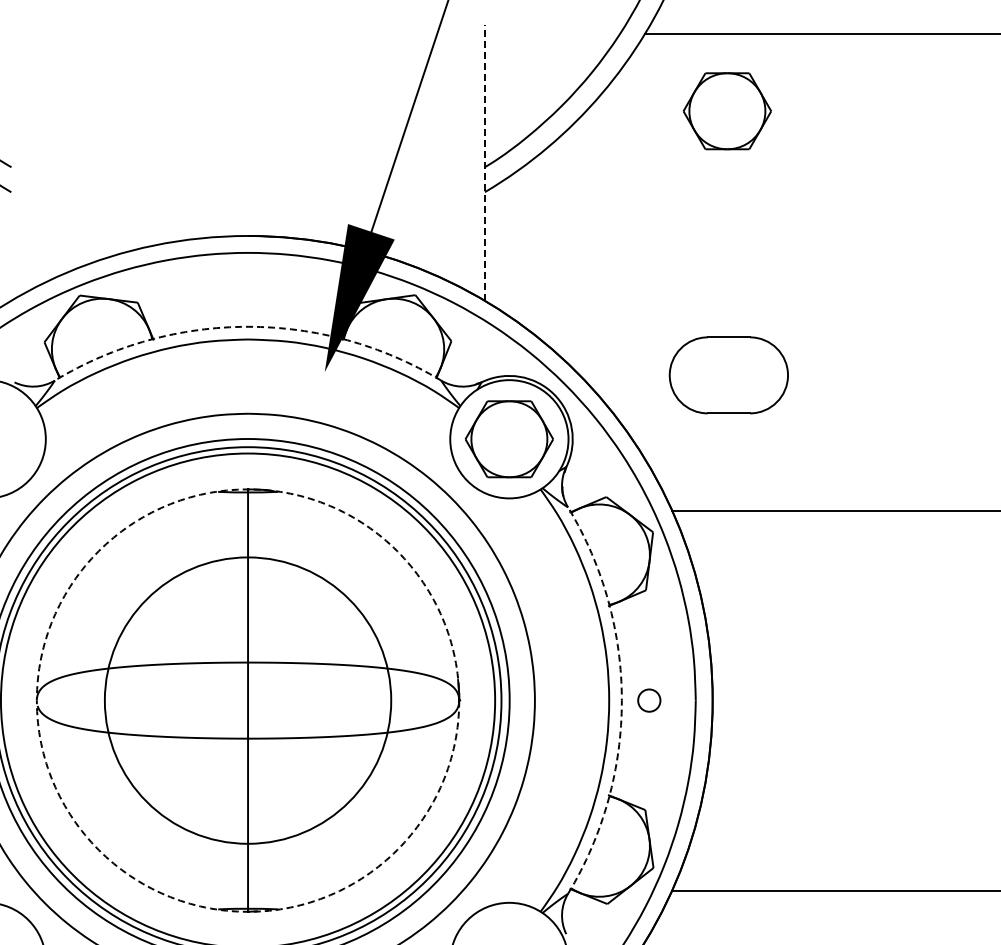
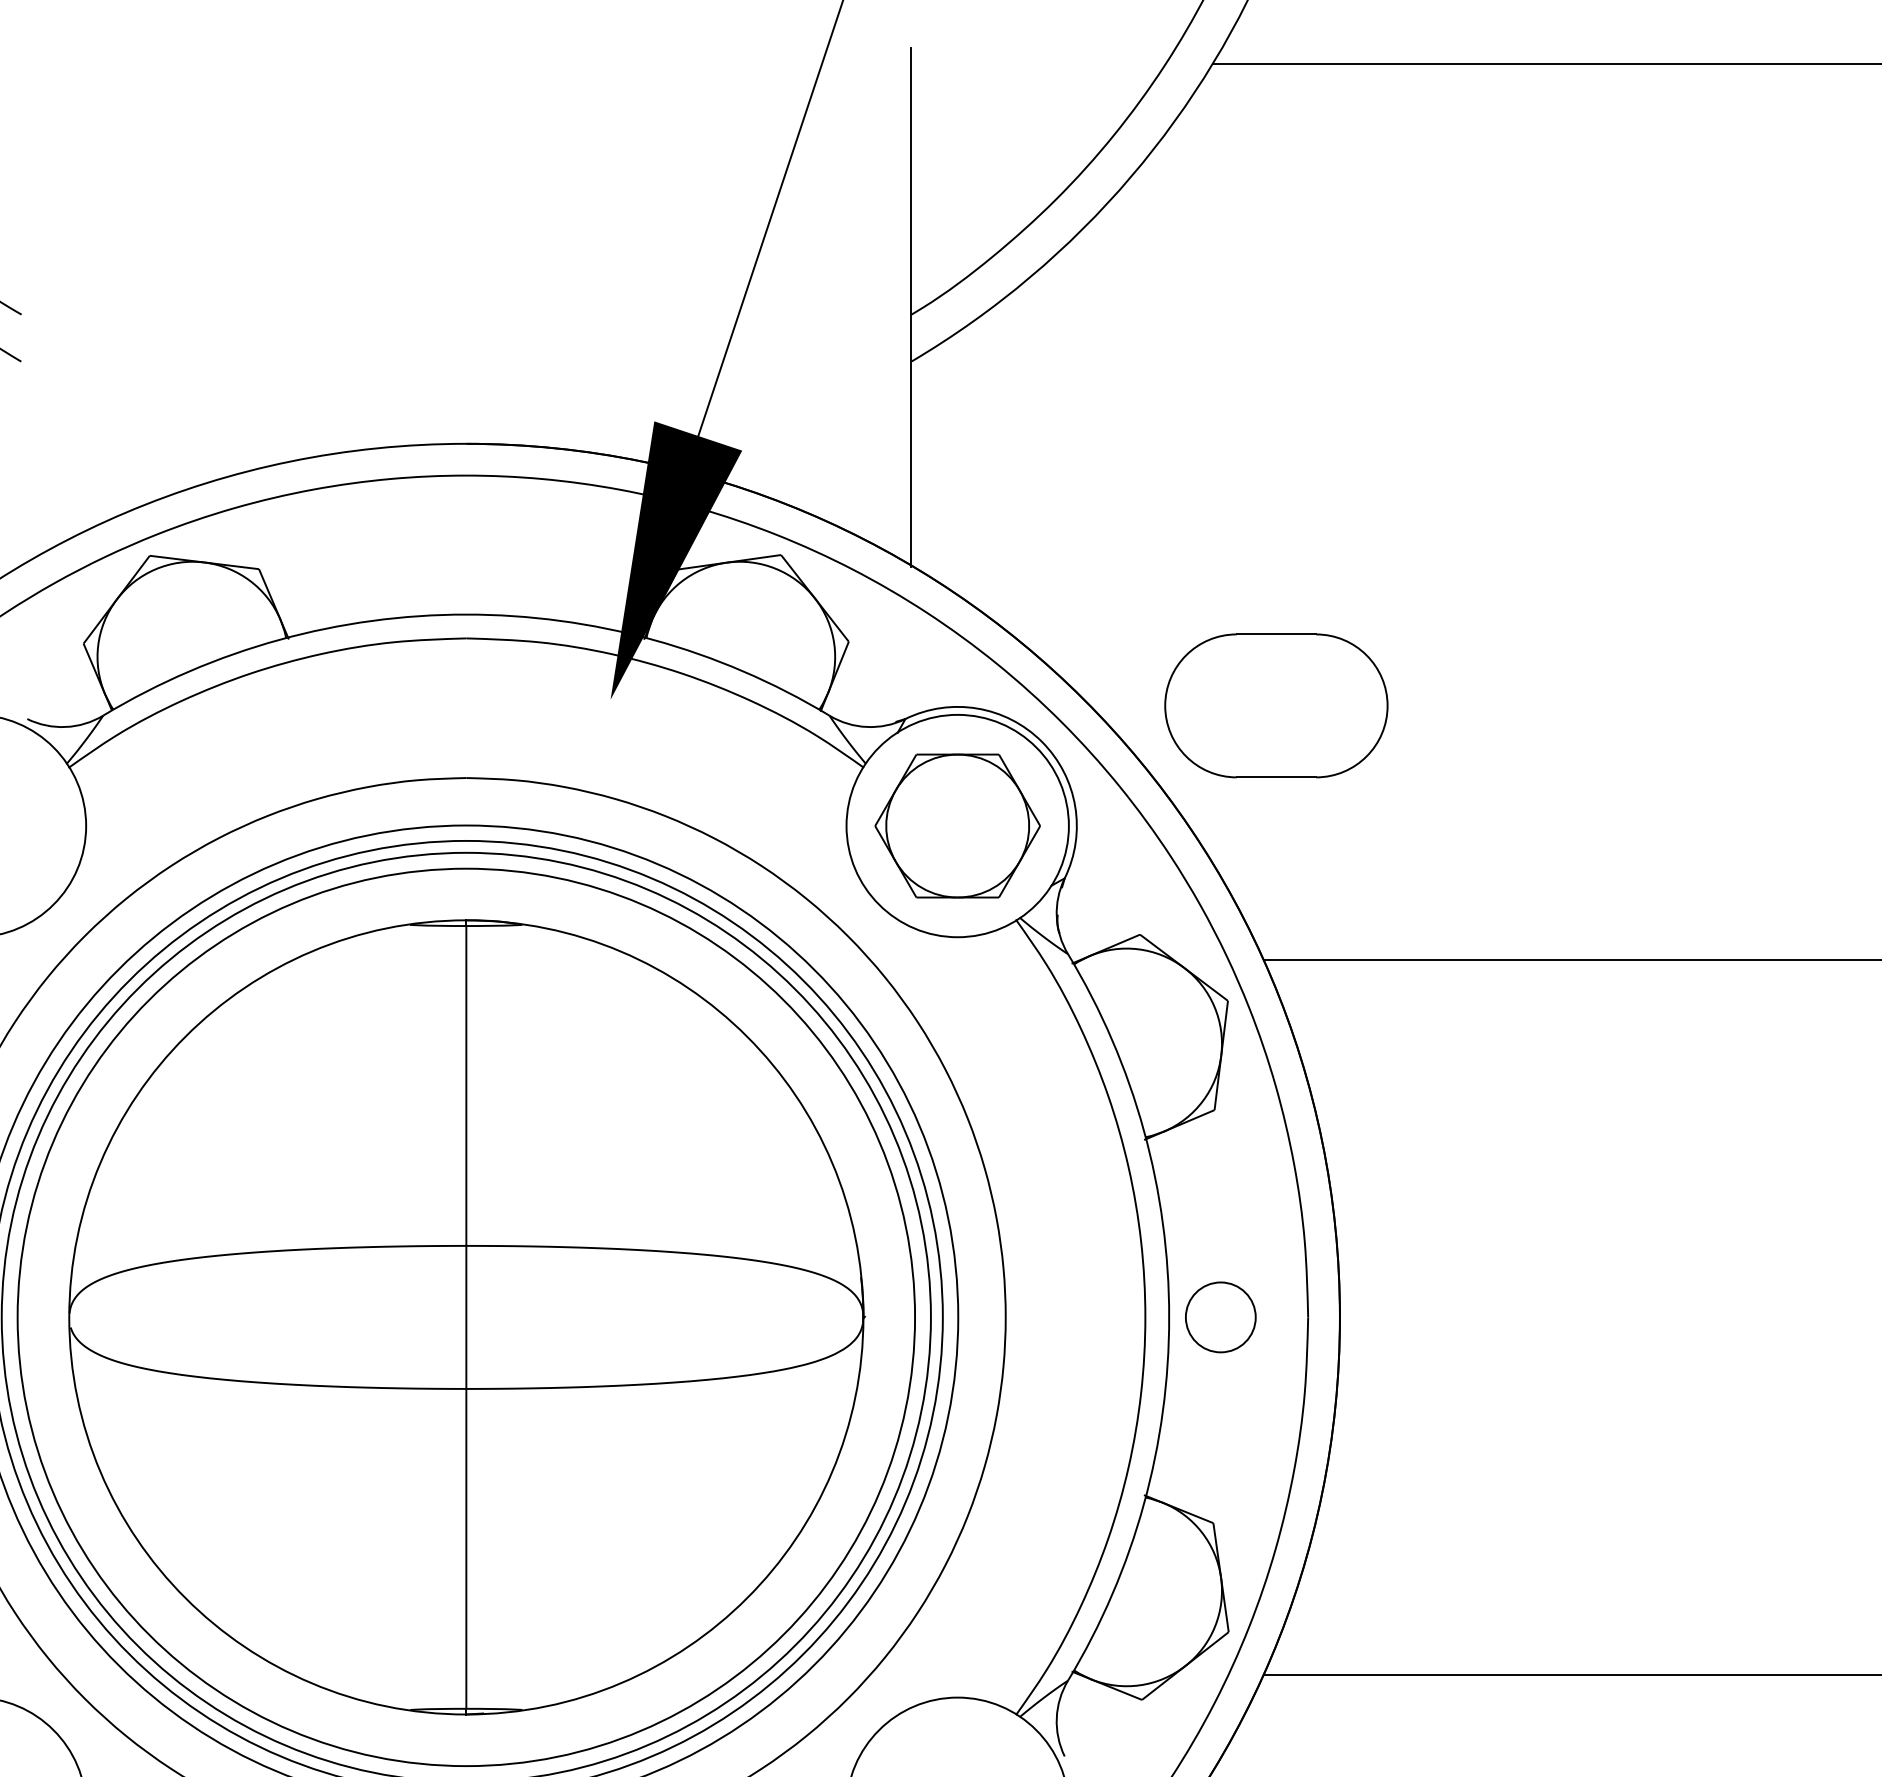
part: (726, 111) -> (1365, 209), removed
line: (484, 162) -> (910, 305), dashed -> solid
arc: (248, 326) -> (467, 613), dashed -> solid
part: (728, 375) -> (1275, 706), moved
circle: (247, 700) -> (465, 1317), dashed -> solid
circle: (247, 700) -> (465, 1317), size x1.67
arc: (621, 700) -> (1168, 1317), dashed -> solid
circle: (648, 700) -> (1219, 1317), size x1.67

